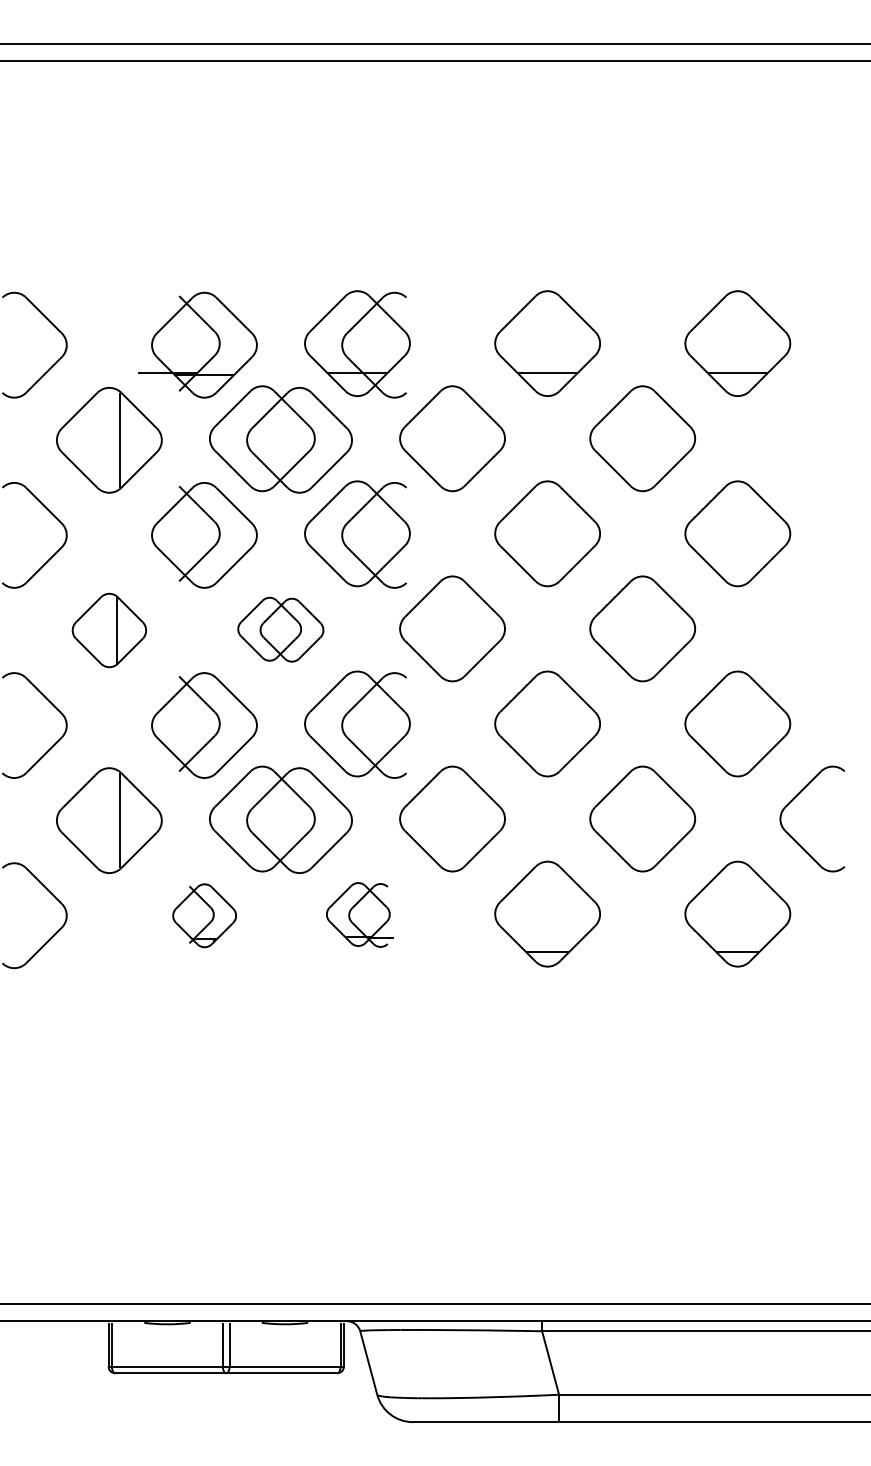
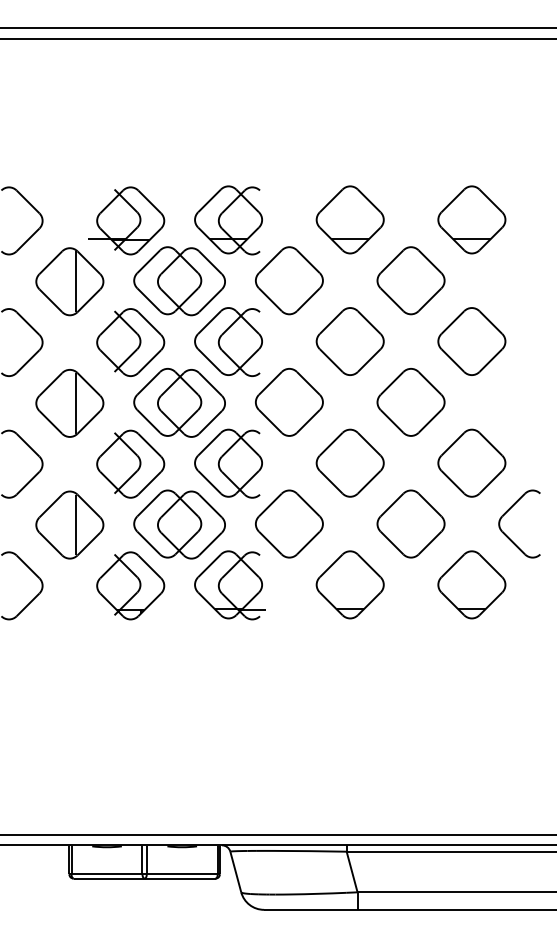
part: (280, 629) -> (179, 402), size x1.67
part: (108, 630) -> (69, 403), size x1.43
part: (204, 915) -> (130, 585), size x1.67
part: (358, 915) -> (229, 585), size x1.67

